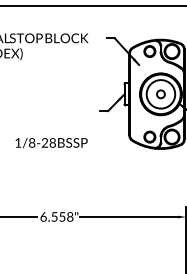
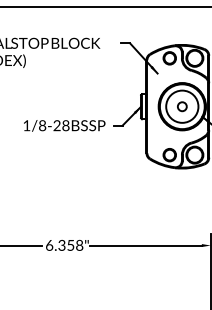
text: (51, 142) -> (64, 125), moved
text: (54, 216) -> (61, 245), 6.558" -> 6.358"

